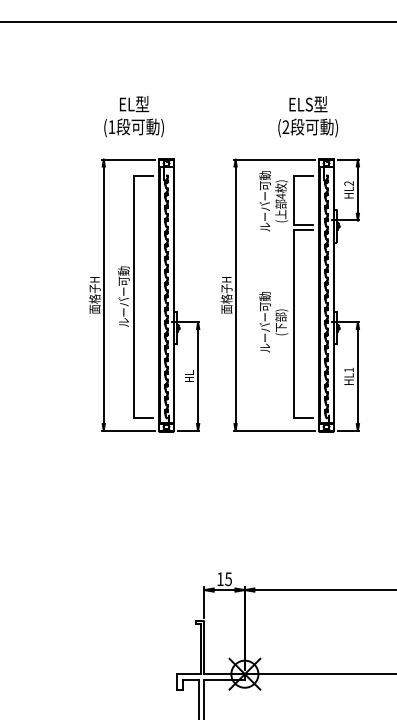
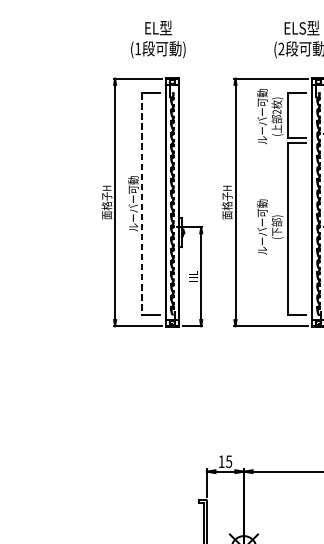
text: (133, 116) -> (157, 39), moved
text: (280, 195) -> (276, 111), 4 -> 2
line: (133, 297) -> (142, 204), solid -> dashed

